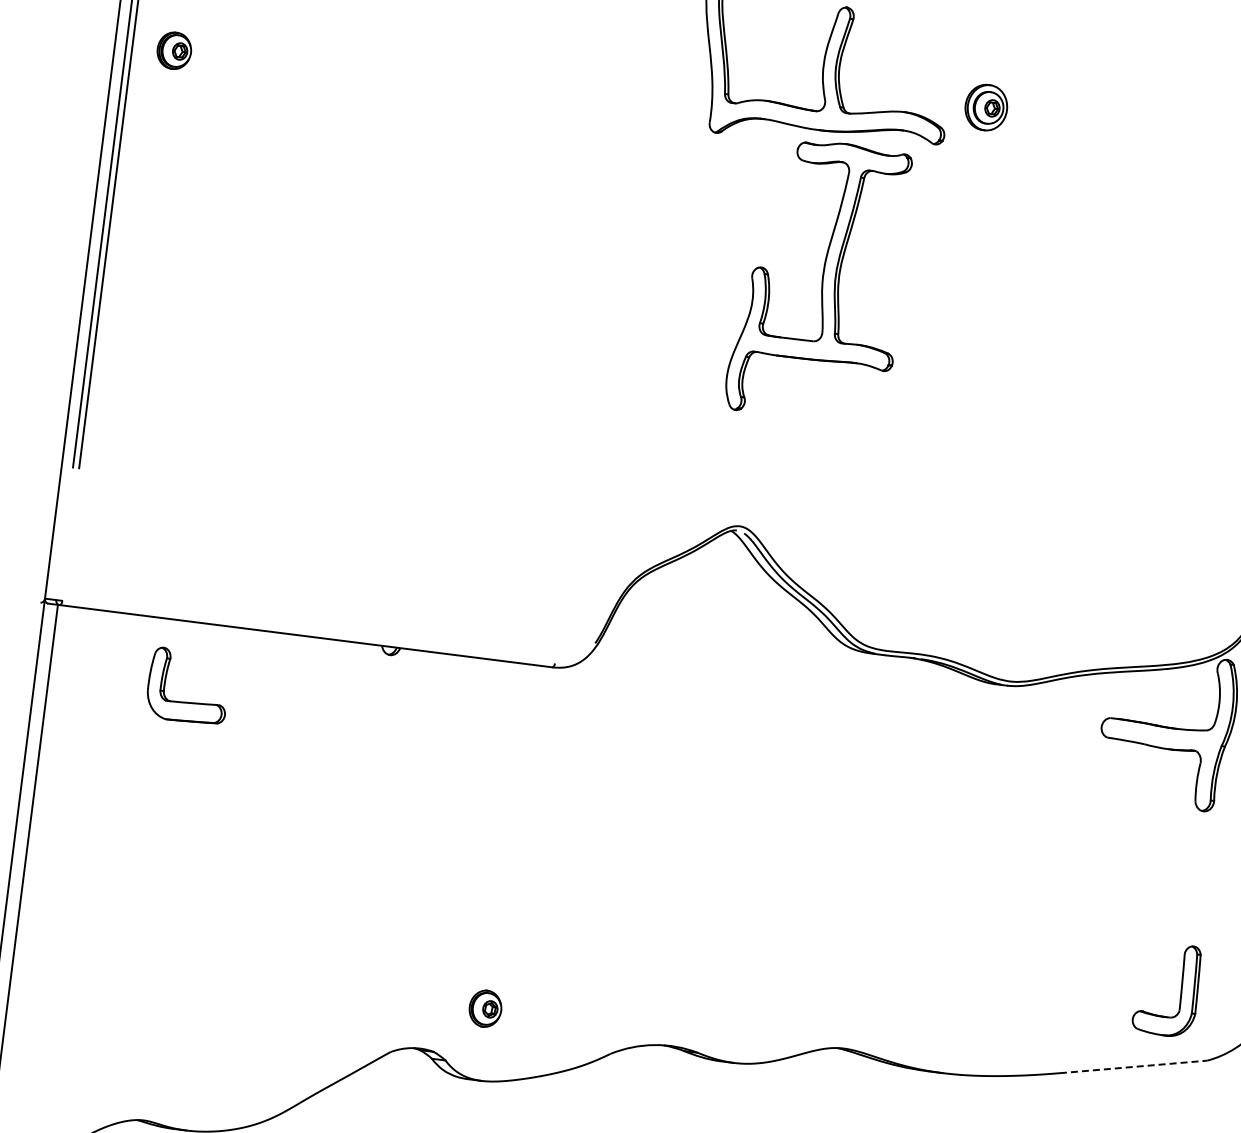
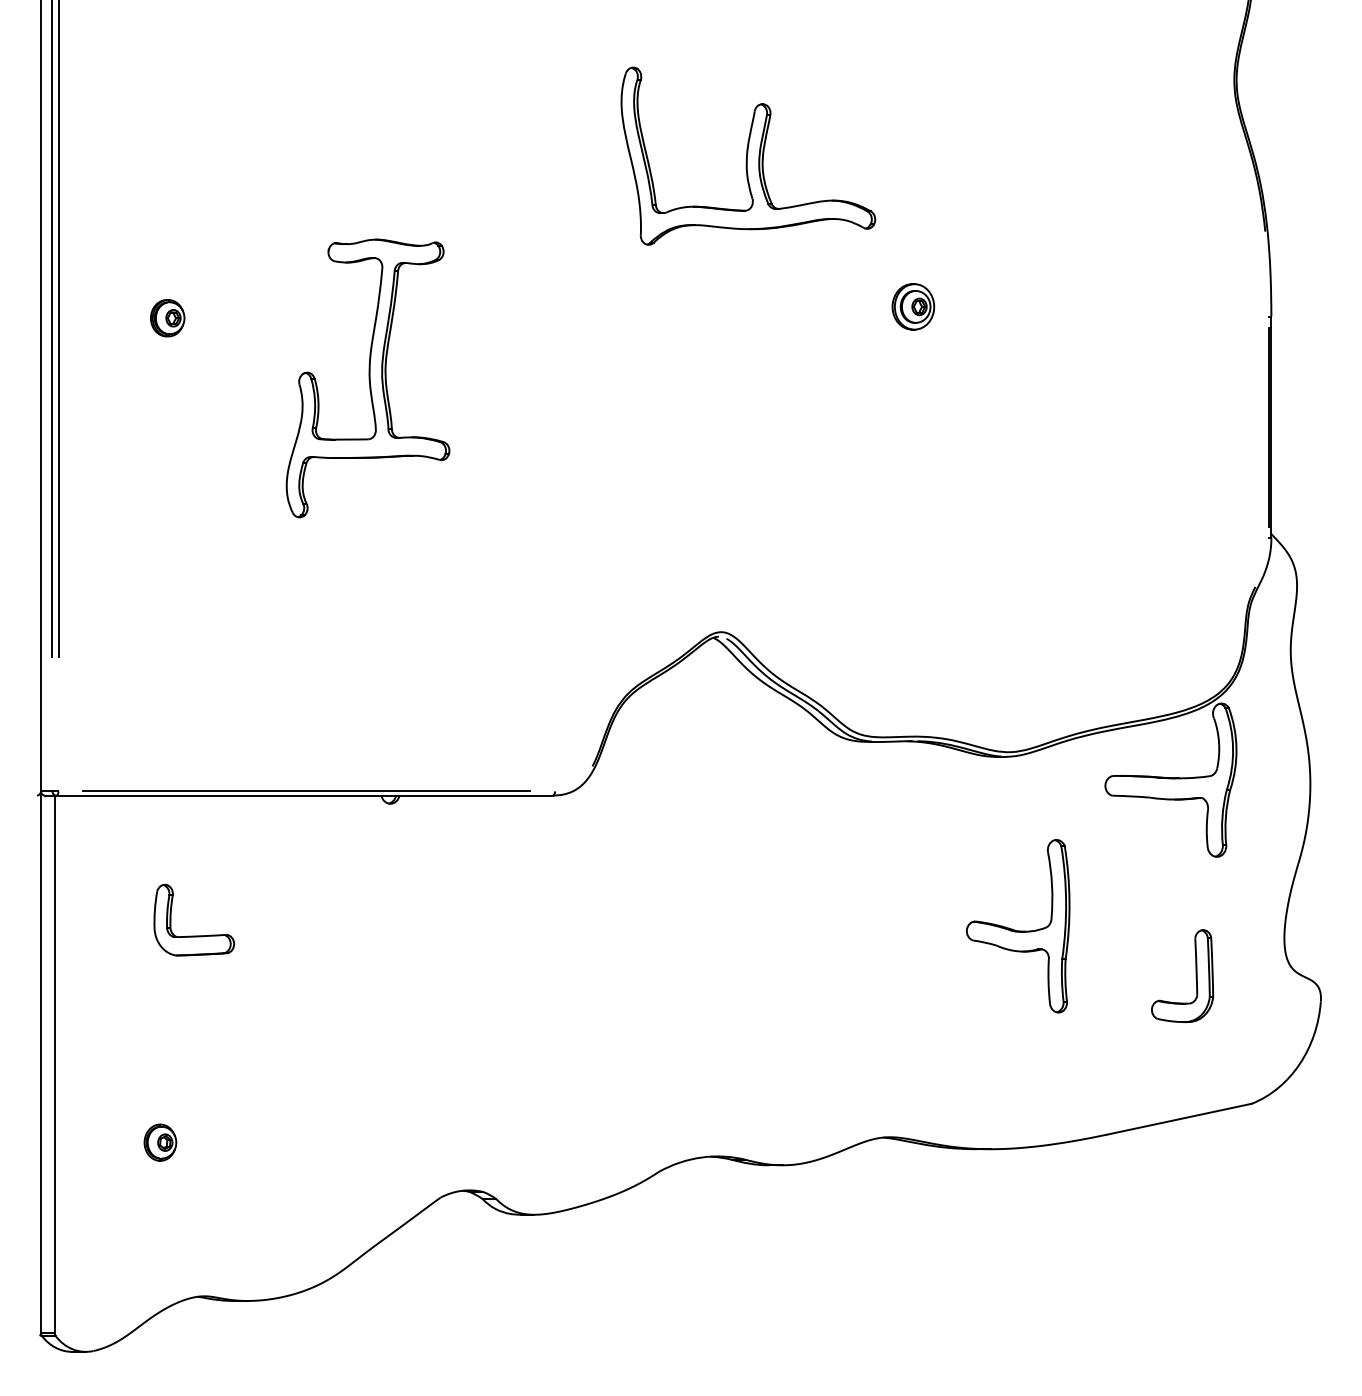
part: (174, 51) -> (167, 318), moved
part: (986, 107) -> (913, 306), moved
part: (820, 280) -> (367, 378), moved
line: (308, 632) -> (306, 791), added
part: (185, 701) -> (193, 935), moved
part: (996, 855) -> (1017, 926), added
part: (1180, 990) -> (1195, 975), moved
part: (485, 1008) -> (160, 1142), moved
line: (1133, 1067) -> (1179, 1119), dashed -> solid

